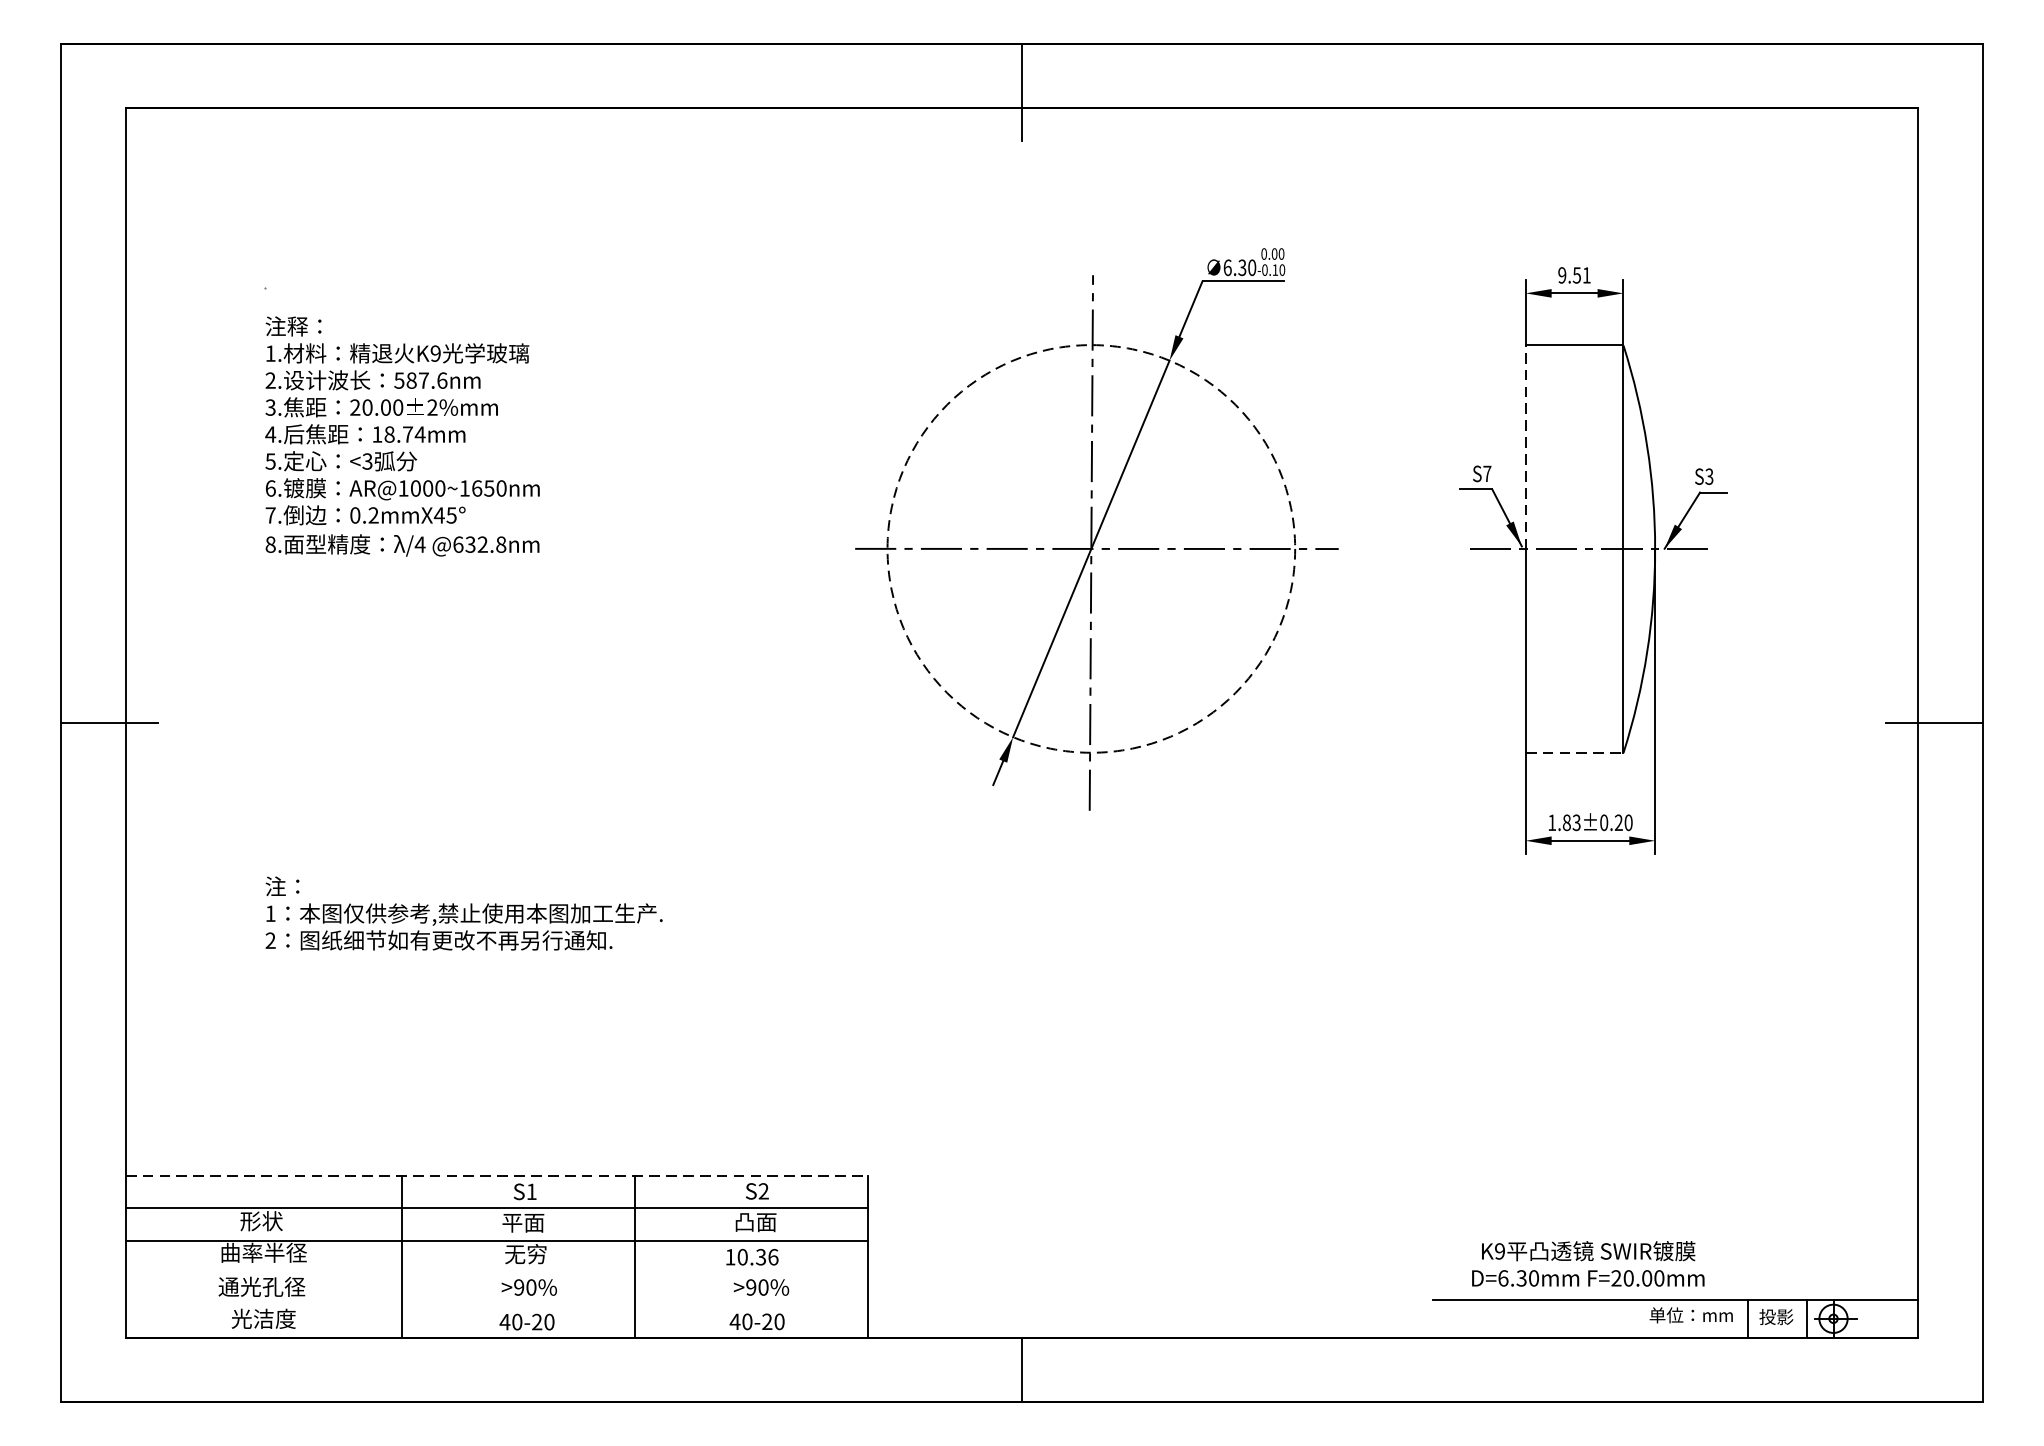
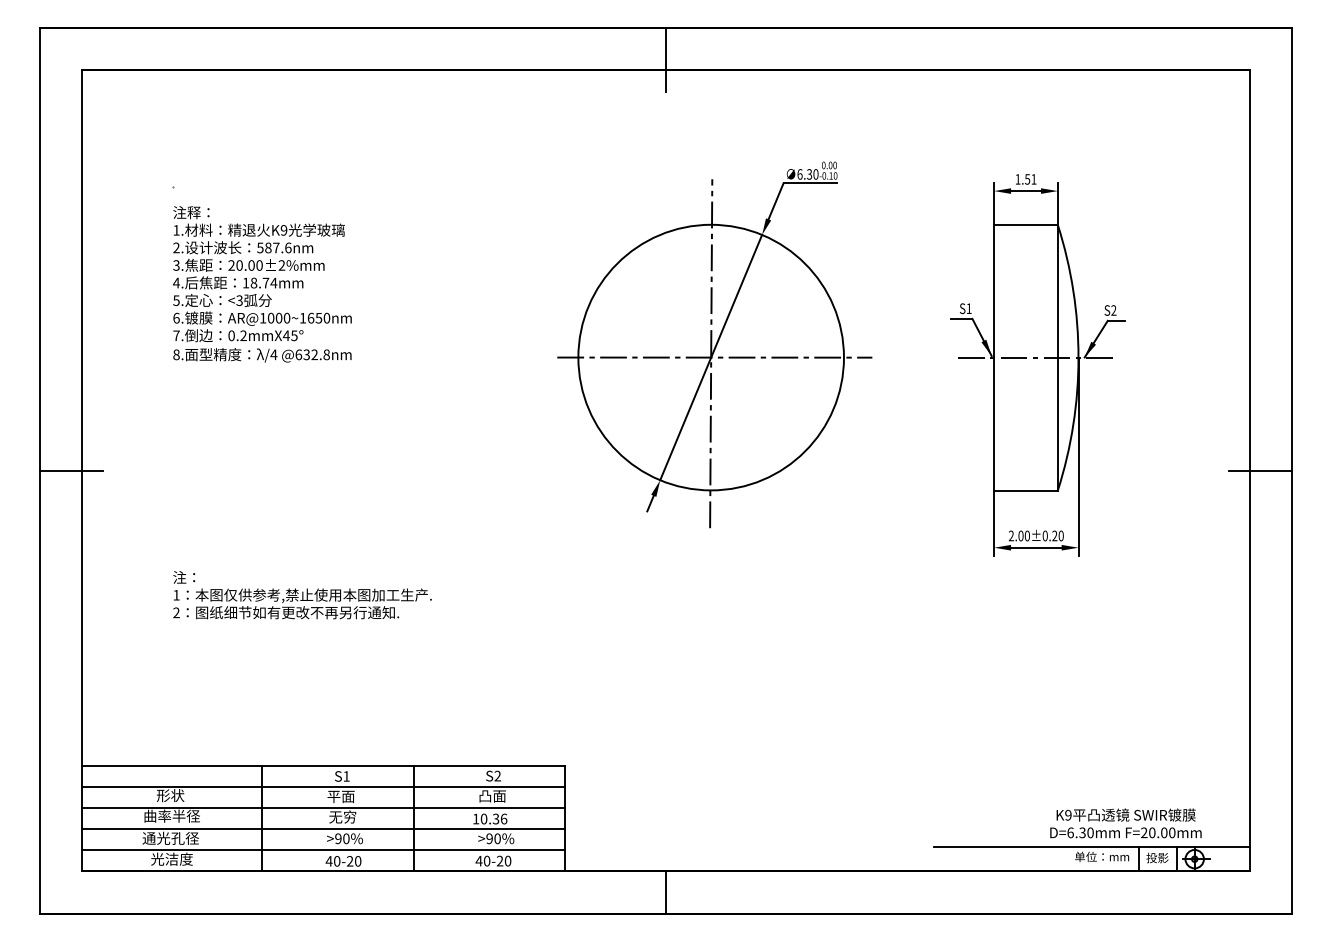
text: (1561, 275) -> (1017, 179), 9.51 -> 1.51
line: (1526, 445) -> (994, 290), dashed -> solid
text: (1486, 473) -> (968, 308), S7 -> S1
text: (1708, 476) -> (1113, 310), S3 -> S2
circle: (1090, 548) -> (710, 357), dashed -> solid
line: (1575, 752) -> (1026, 490), dashed -> solid
text: (1563, 822) -> (1018, 535), 1.83±0.20 -> 2.00±0.20
line: (496, 1176) -> (323, 766), dashed -> solid
text: (1587, 1264) -> (1125, 823), moved
line: (496, 1273) -> (323, 829), added
line: (496, 1305) -> (323, 850), added

